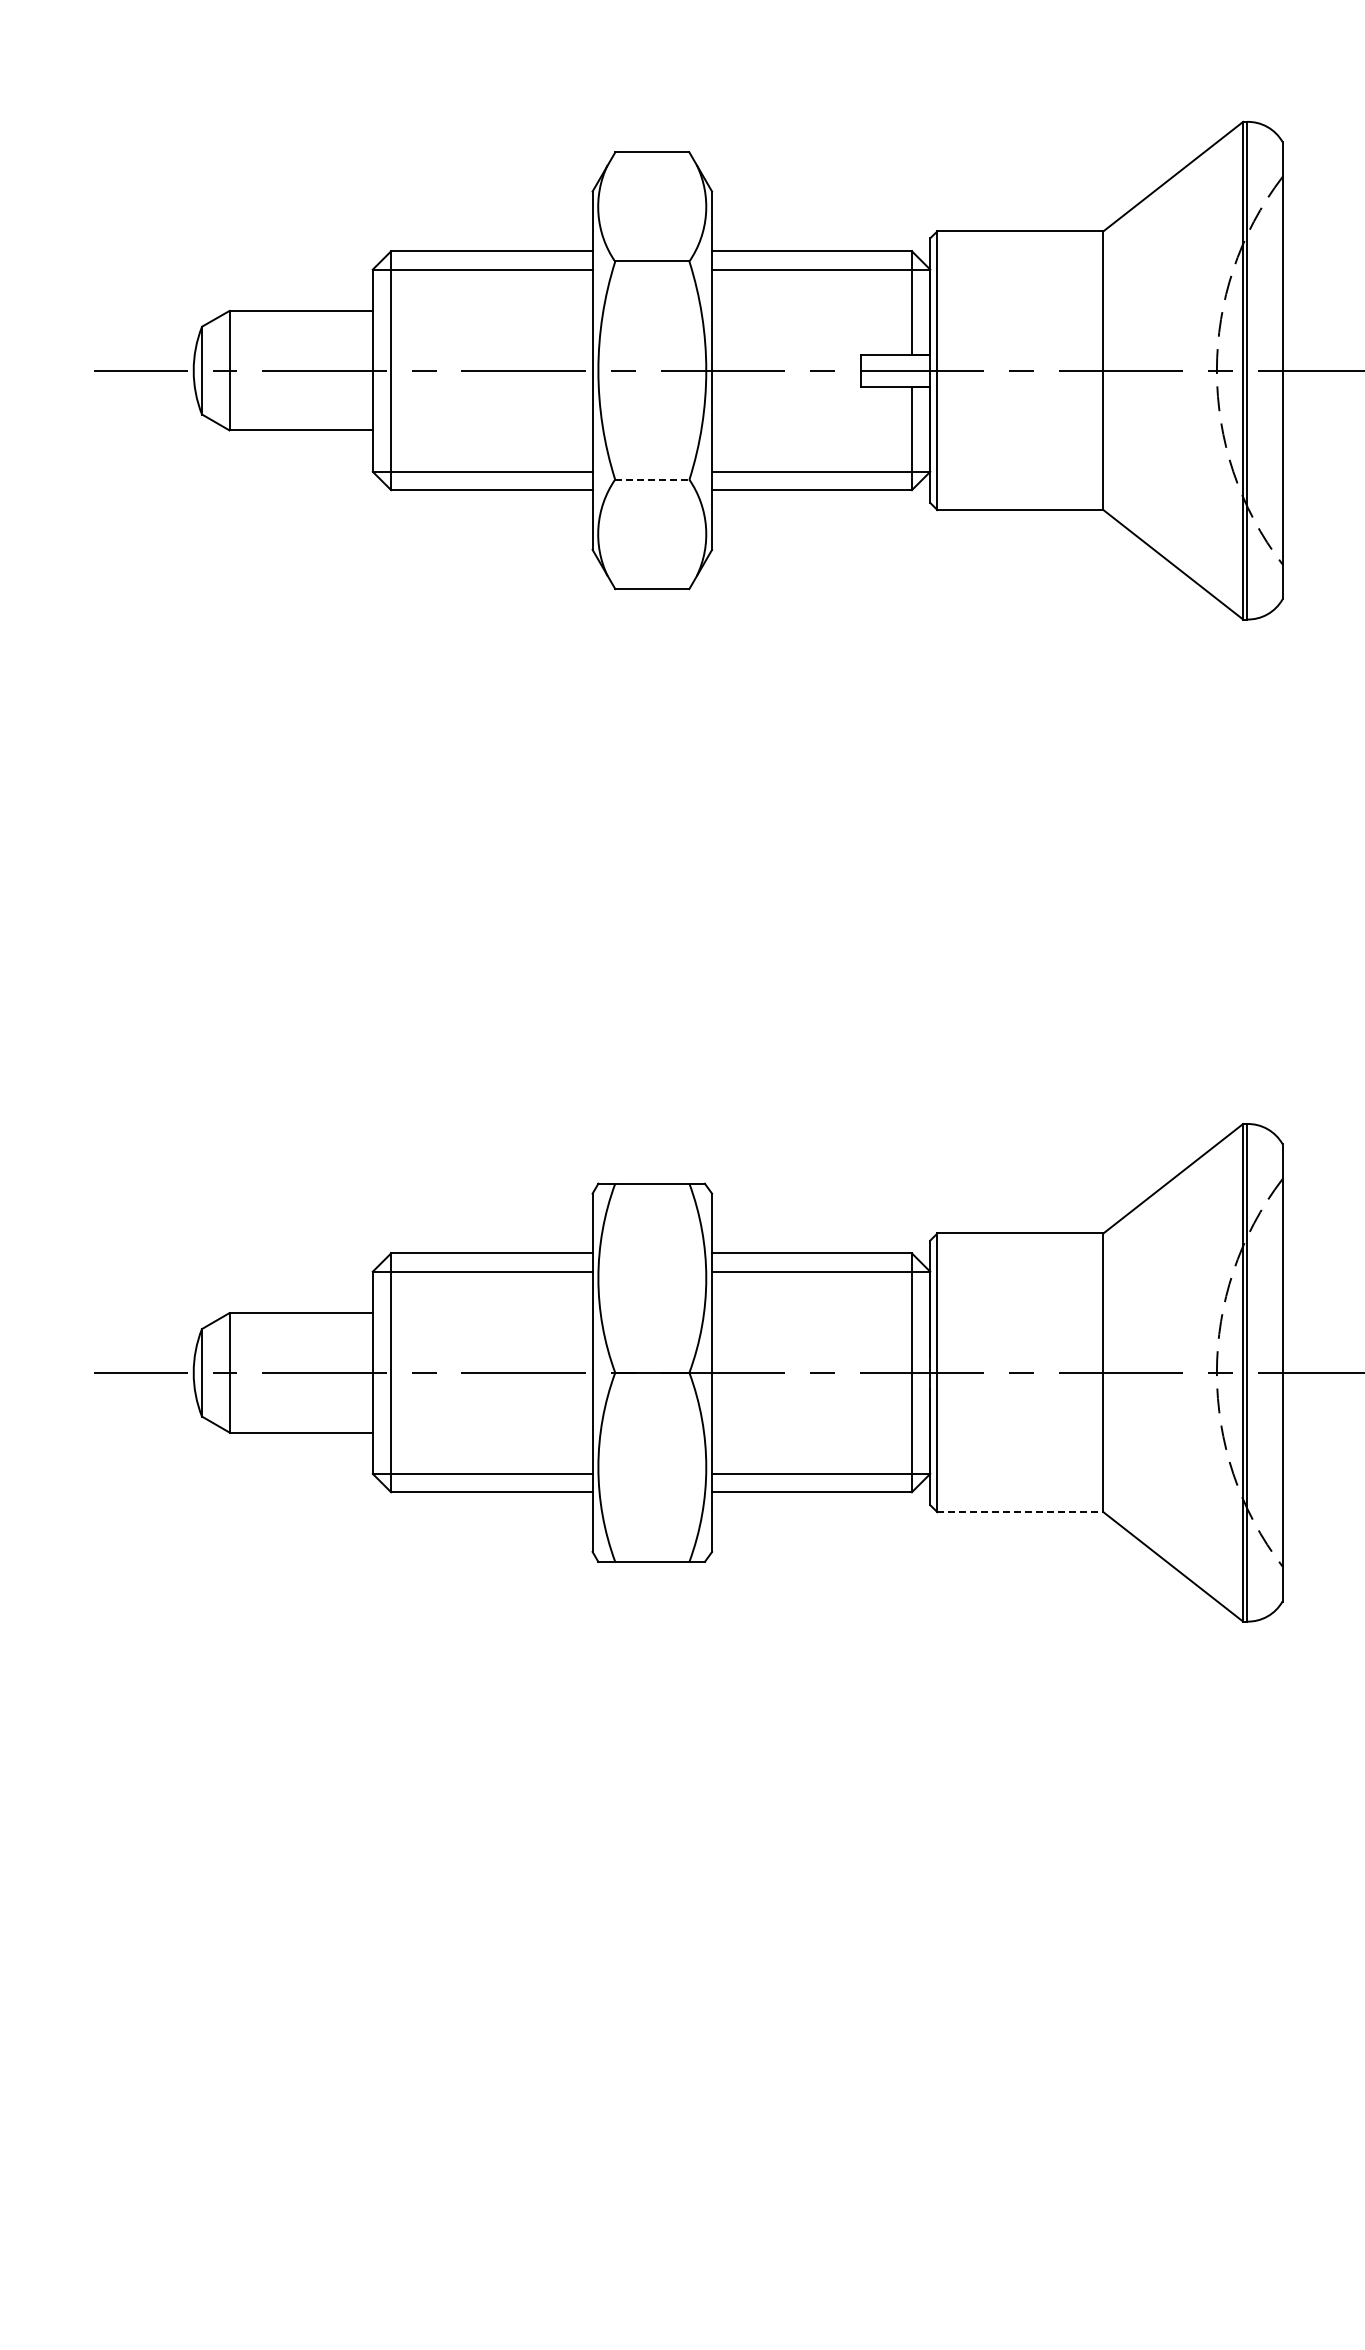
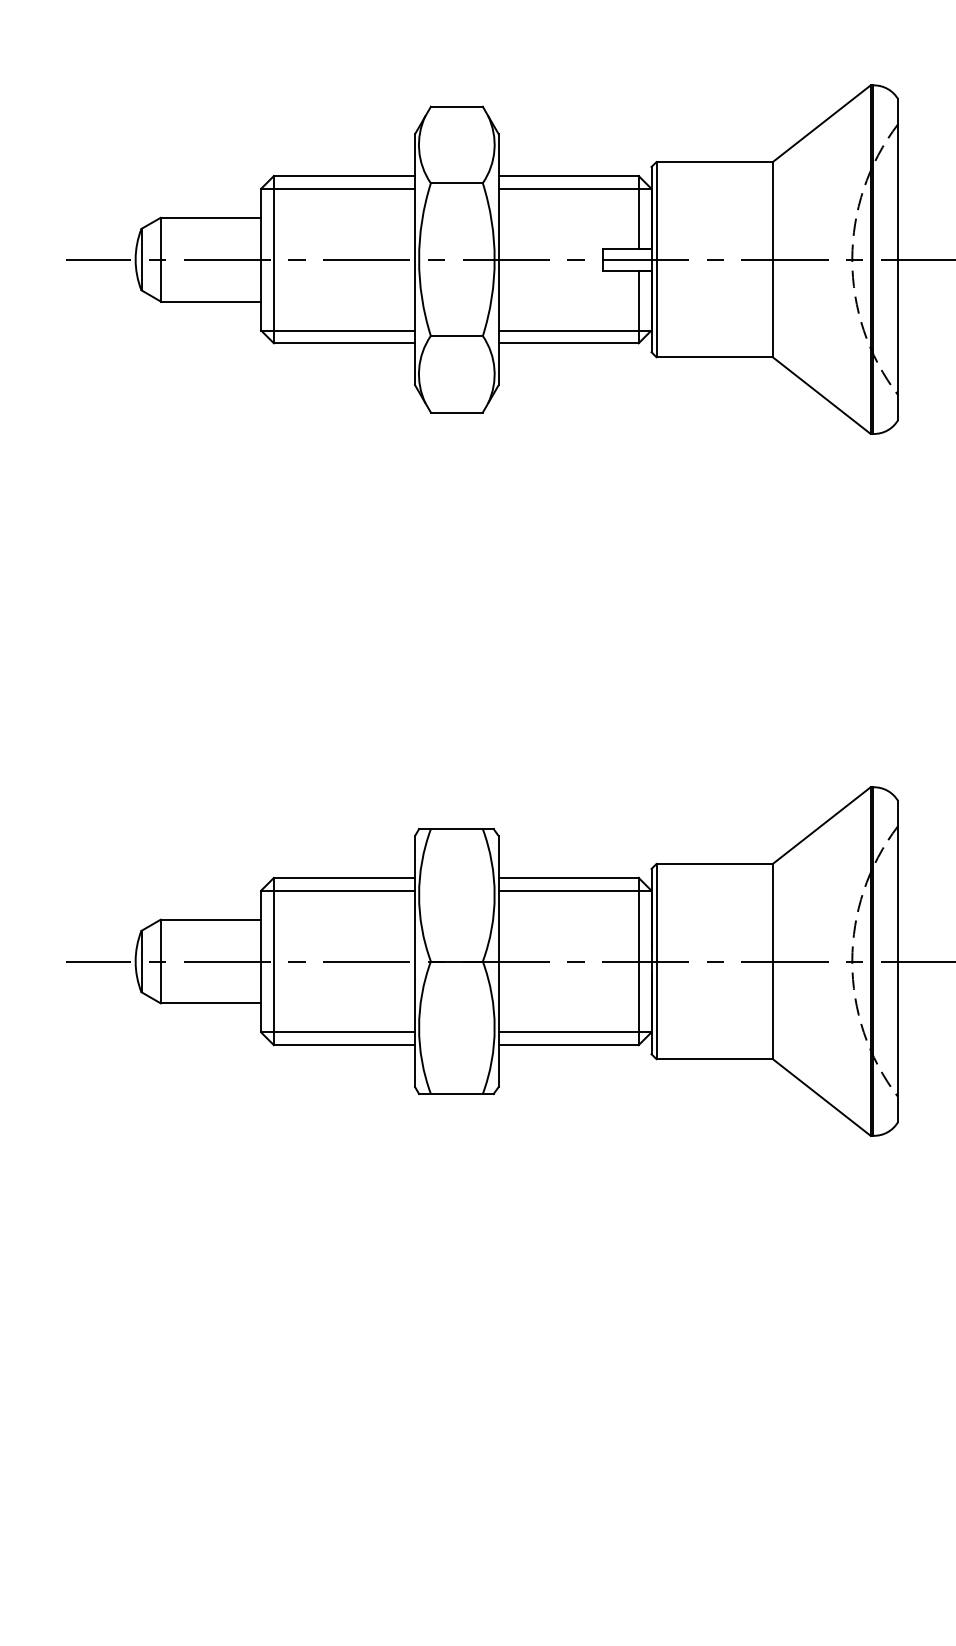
line: (652, 479) -> (456, 335), dashed -> solid
line: (1020, 1512) -> (714, 1059), dashed -> solid

